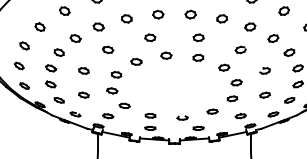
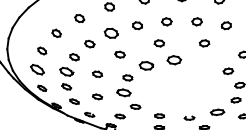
part: (98, 26) -> (111, 32), size x1.4
part: (166, 55) -> (174, 59), size x1.4
part: (198, 57) -> (204, 61), removed
part: (136, 61) -> (146, 65), size x1.4
part: (18, 65) -> (36, 69), size x1.6
part: (51, 68) -> (67, 72), size x1.4
part: (112, 90) -> (124, 92), size x1.4
part: (212, 111) -> (217, 112), size x1.4

